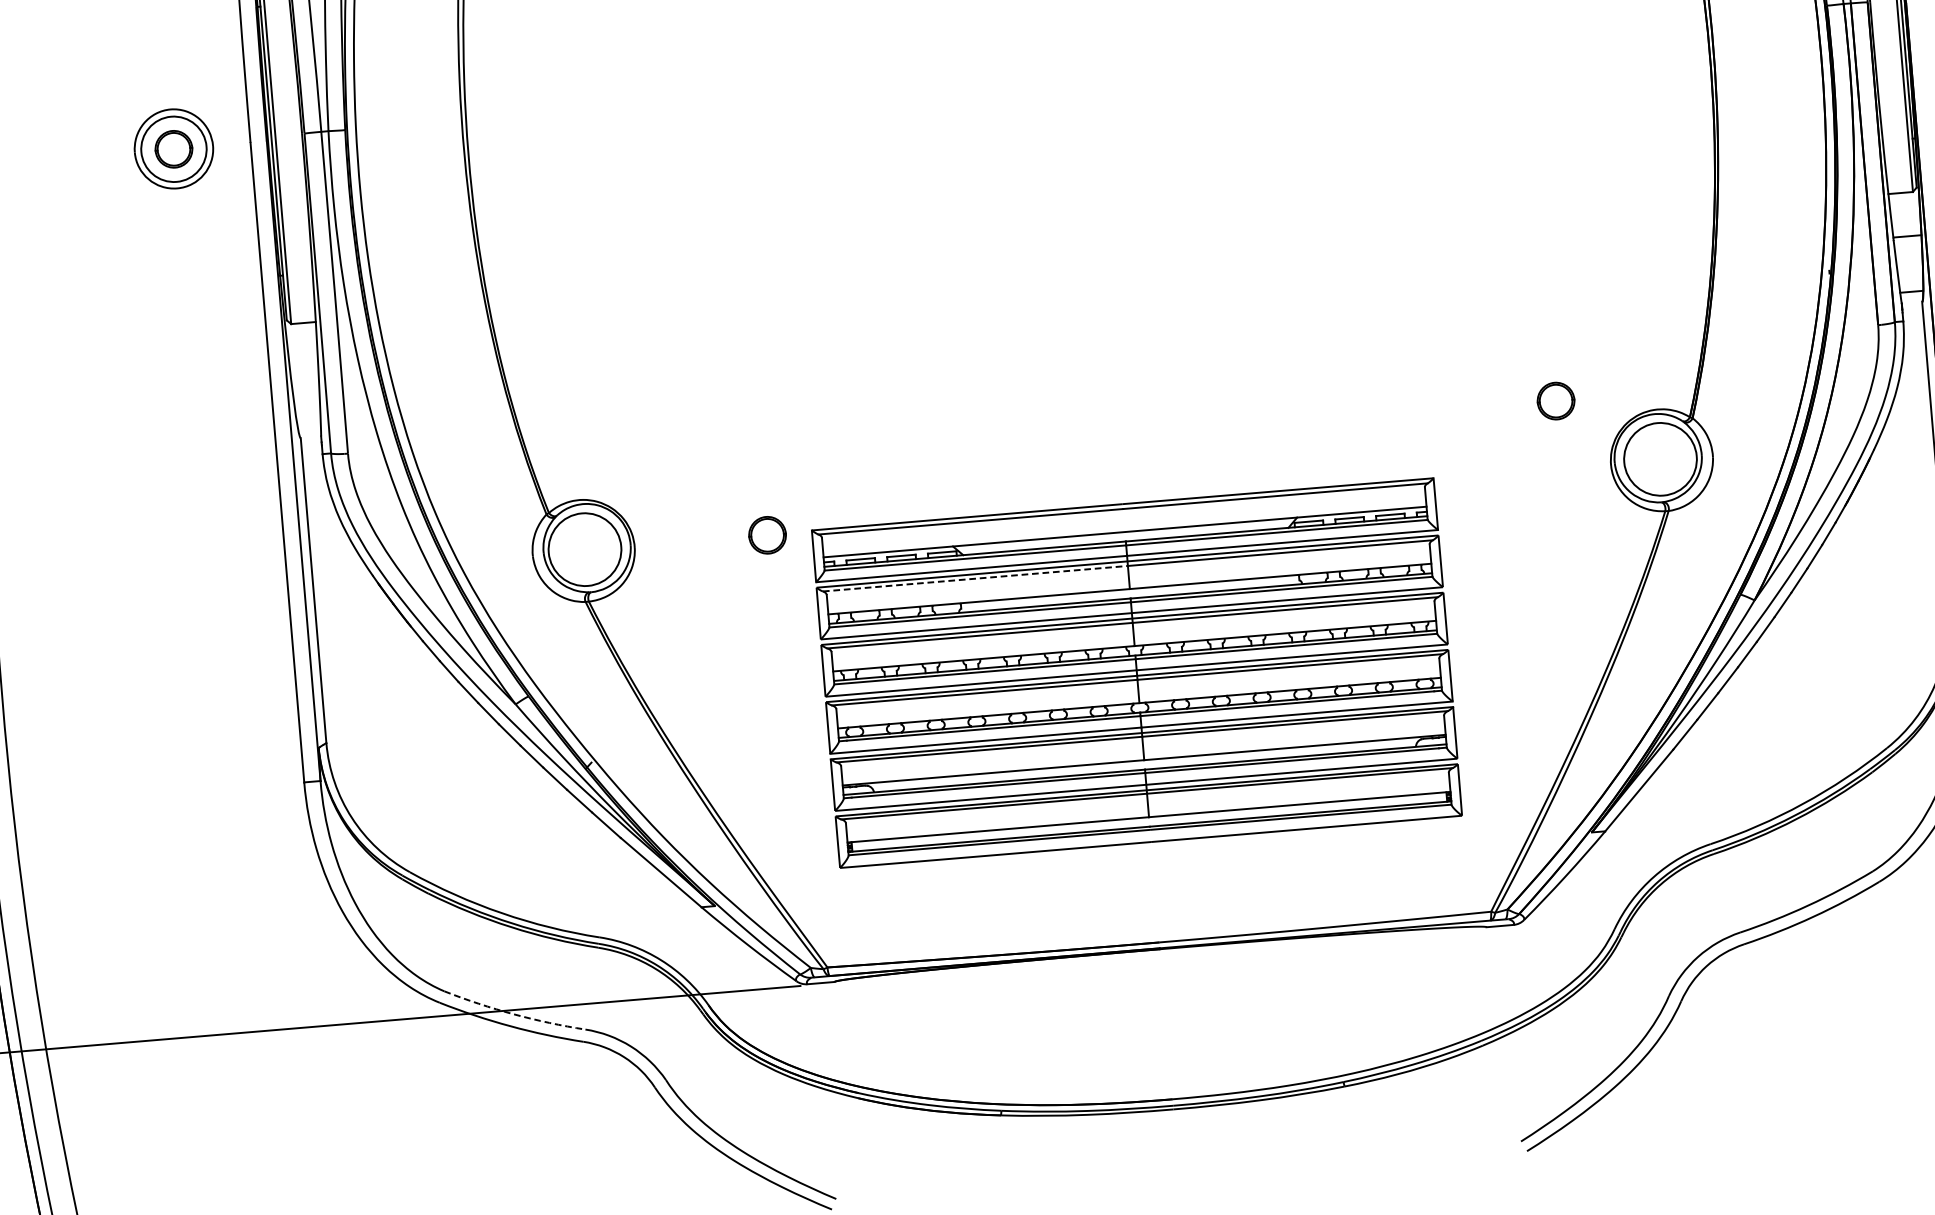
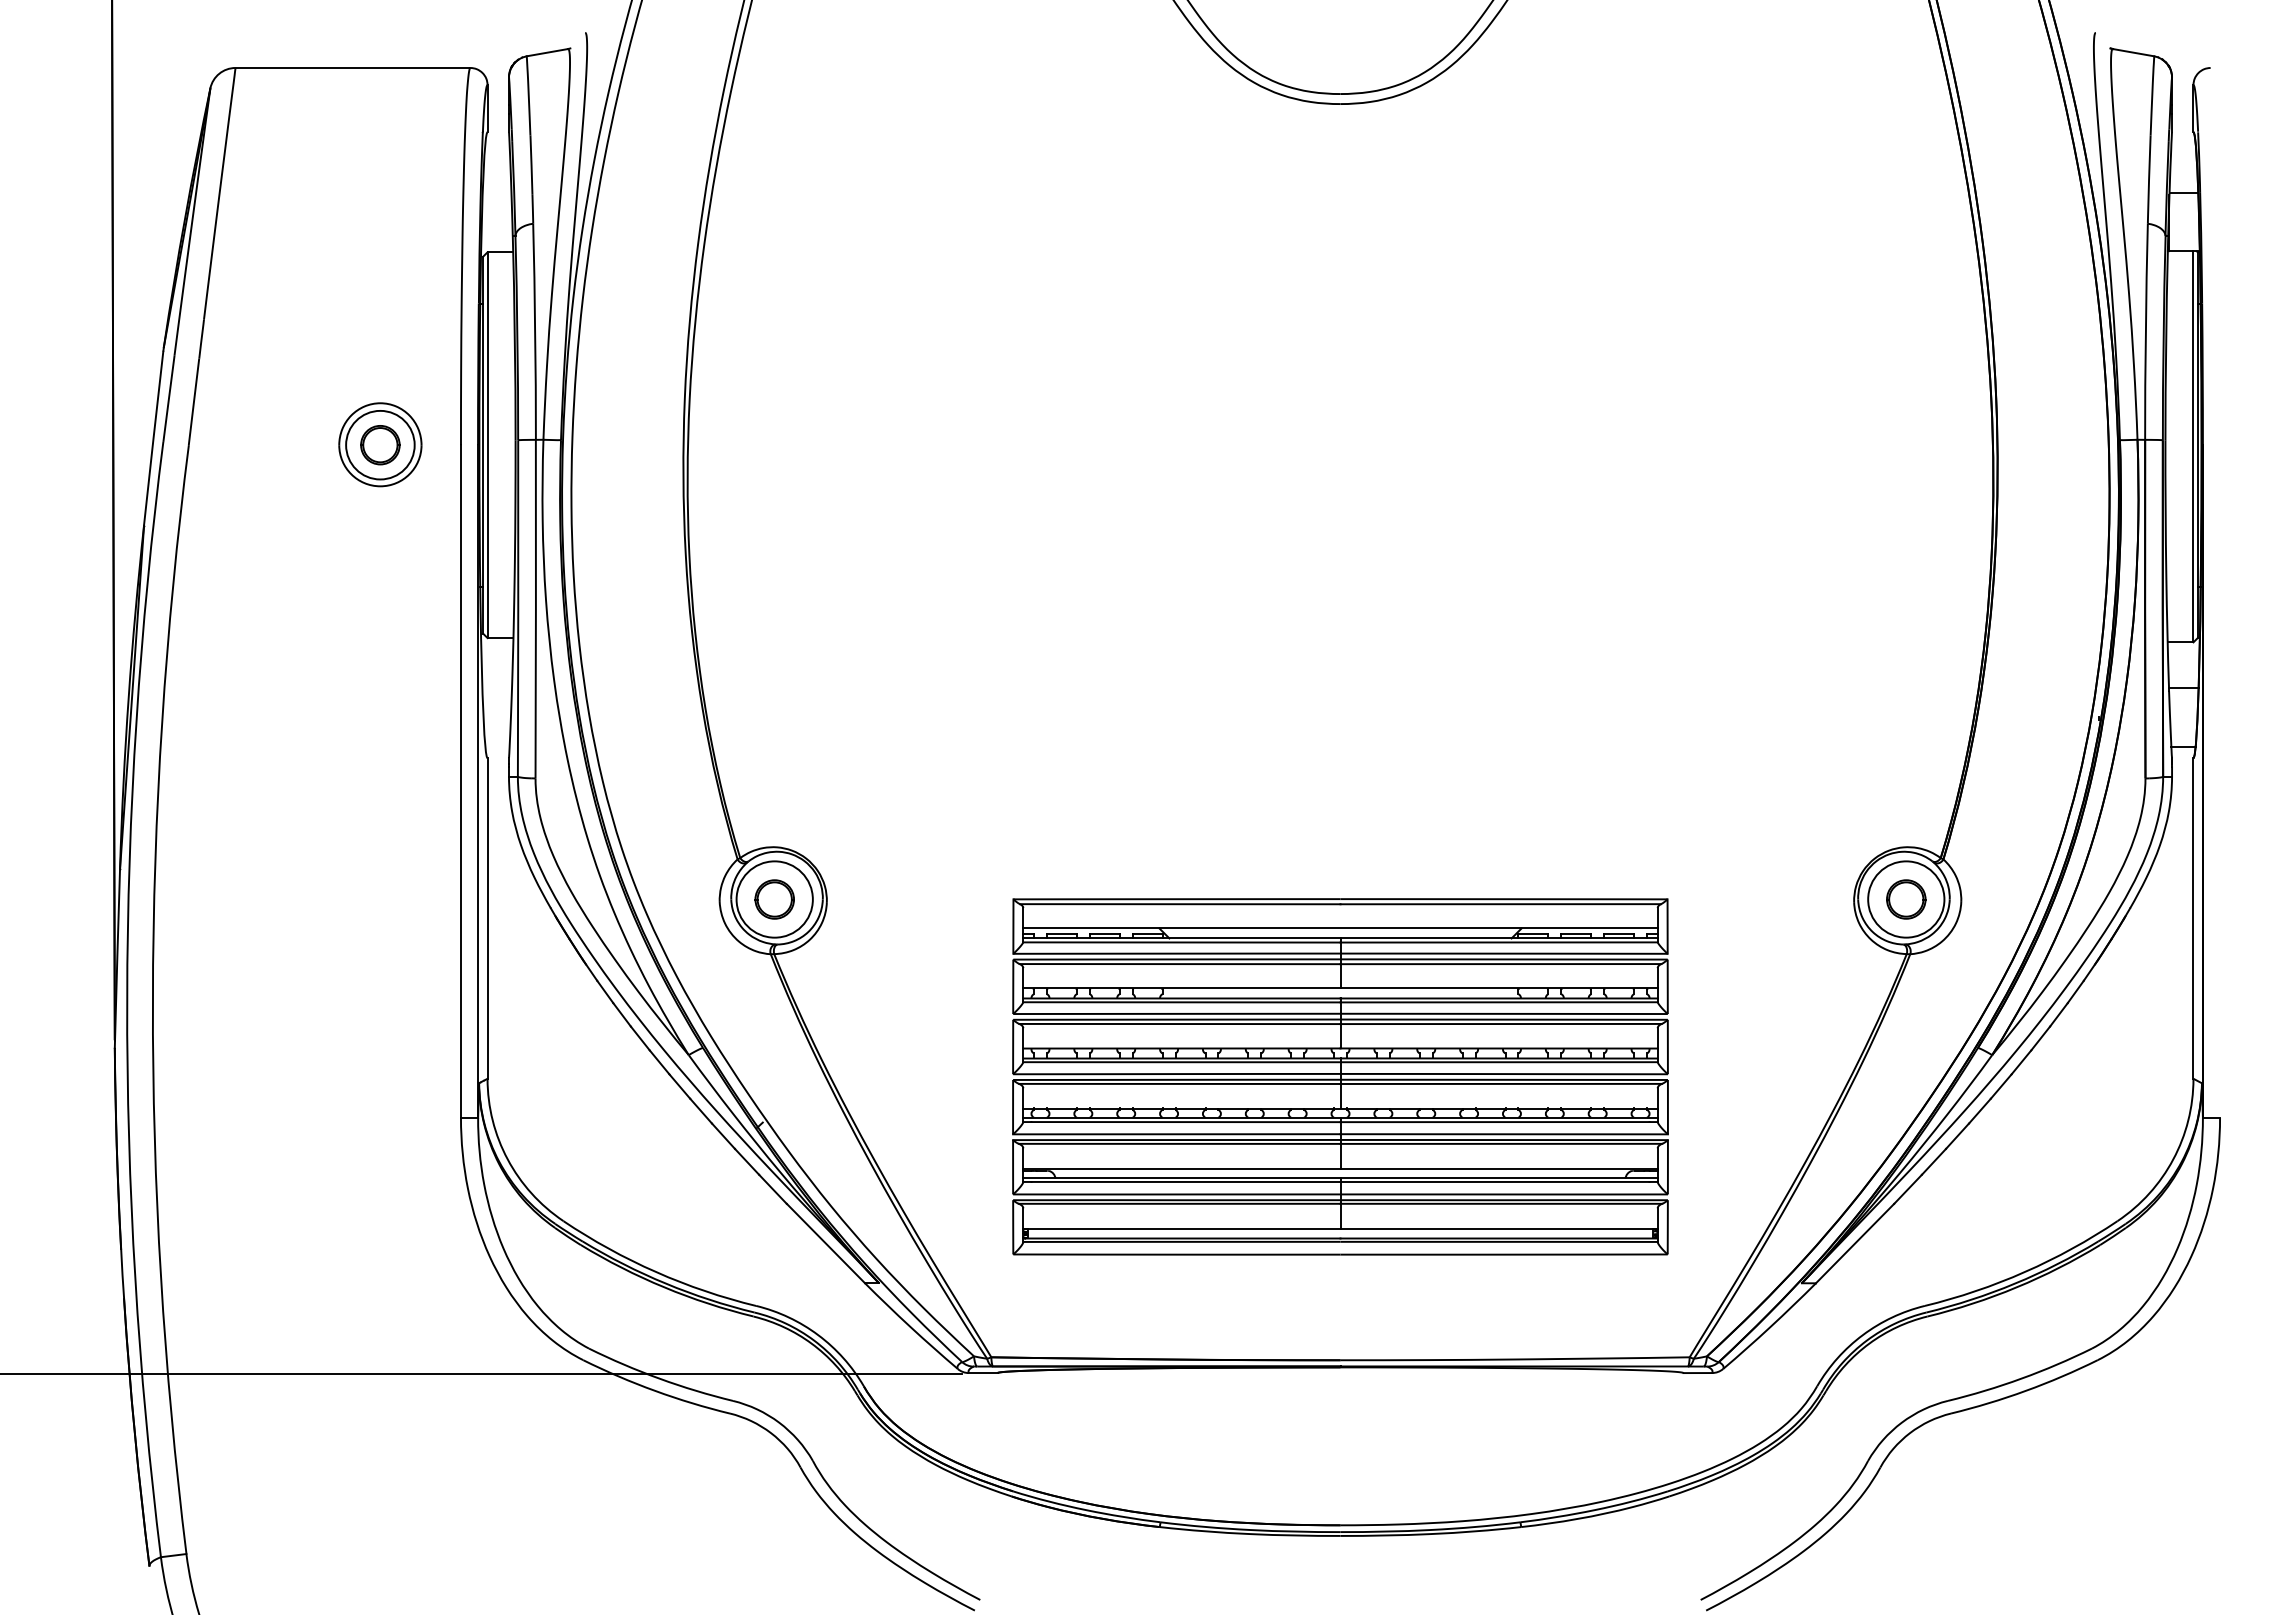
part: (1556, 401) -> (1906, 899), moved
part: (767, 535) -> (774, 899), moved
line: (975, 579) -> (1180, 964), dashed -> solid
arc: (513, 1014) -> (659, 1378), dashed -> solid

